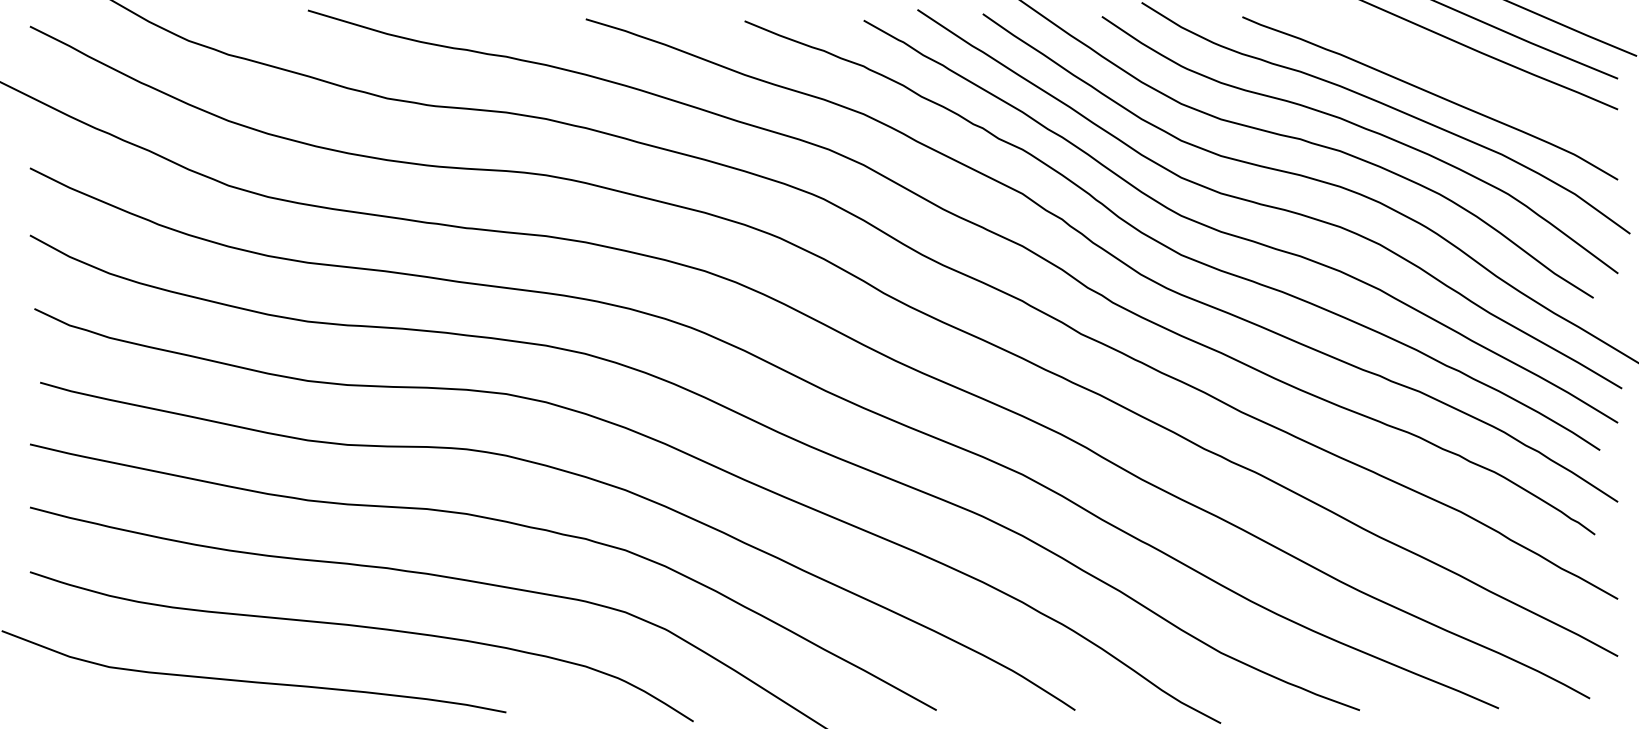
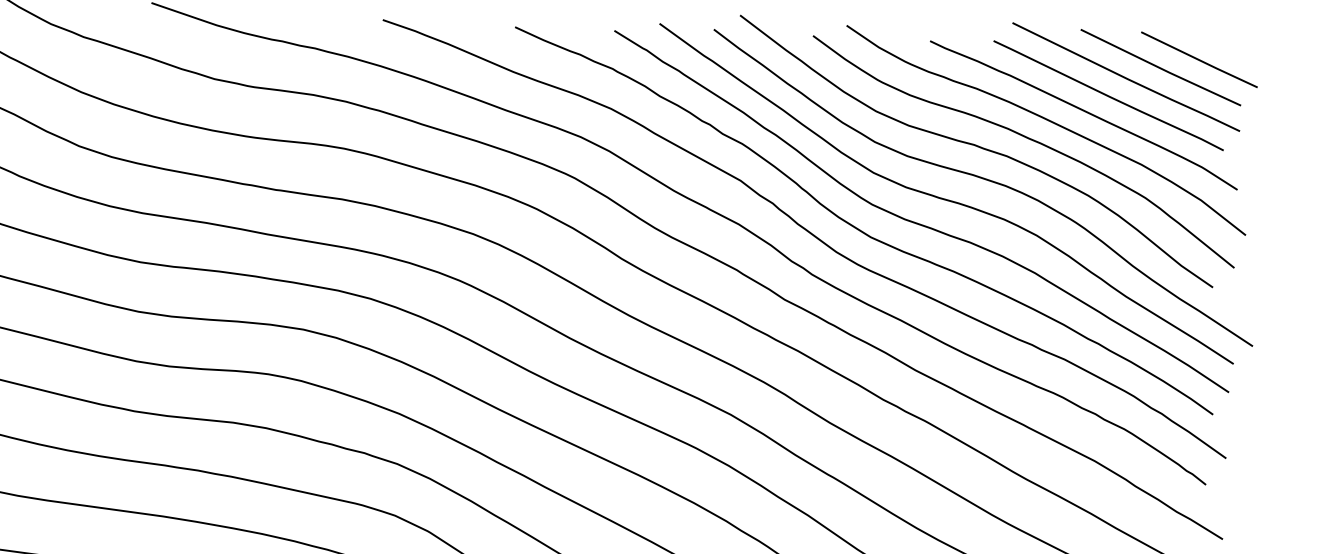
curve: (1458, 73) -> (1108, 95), added

